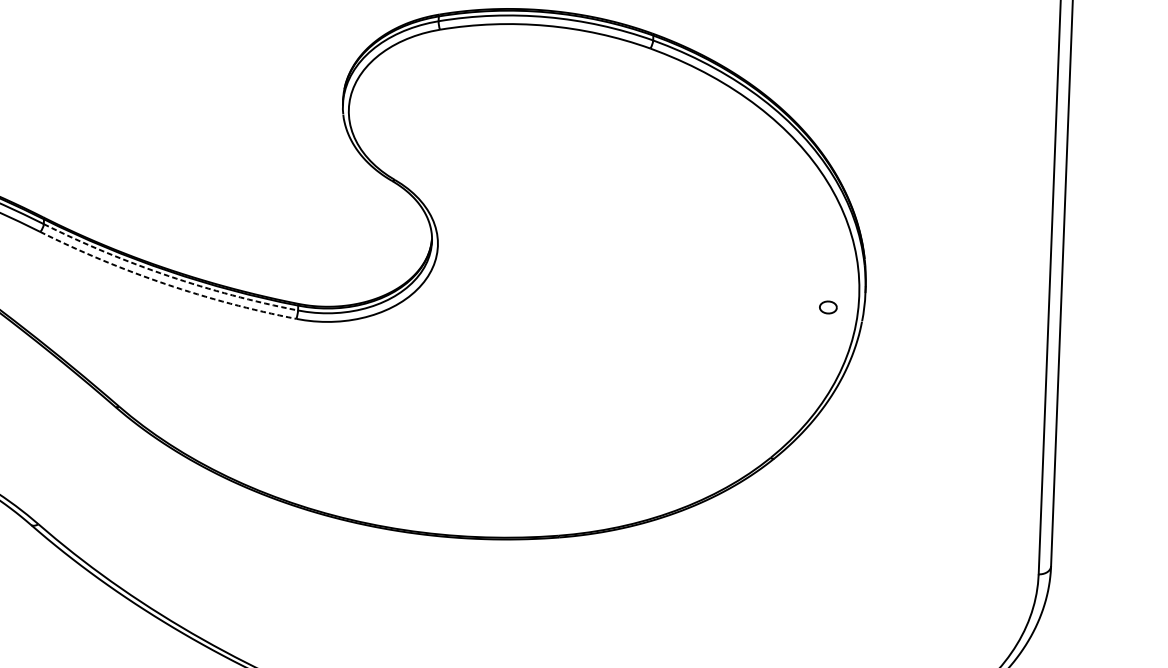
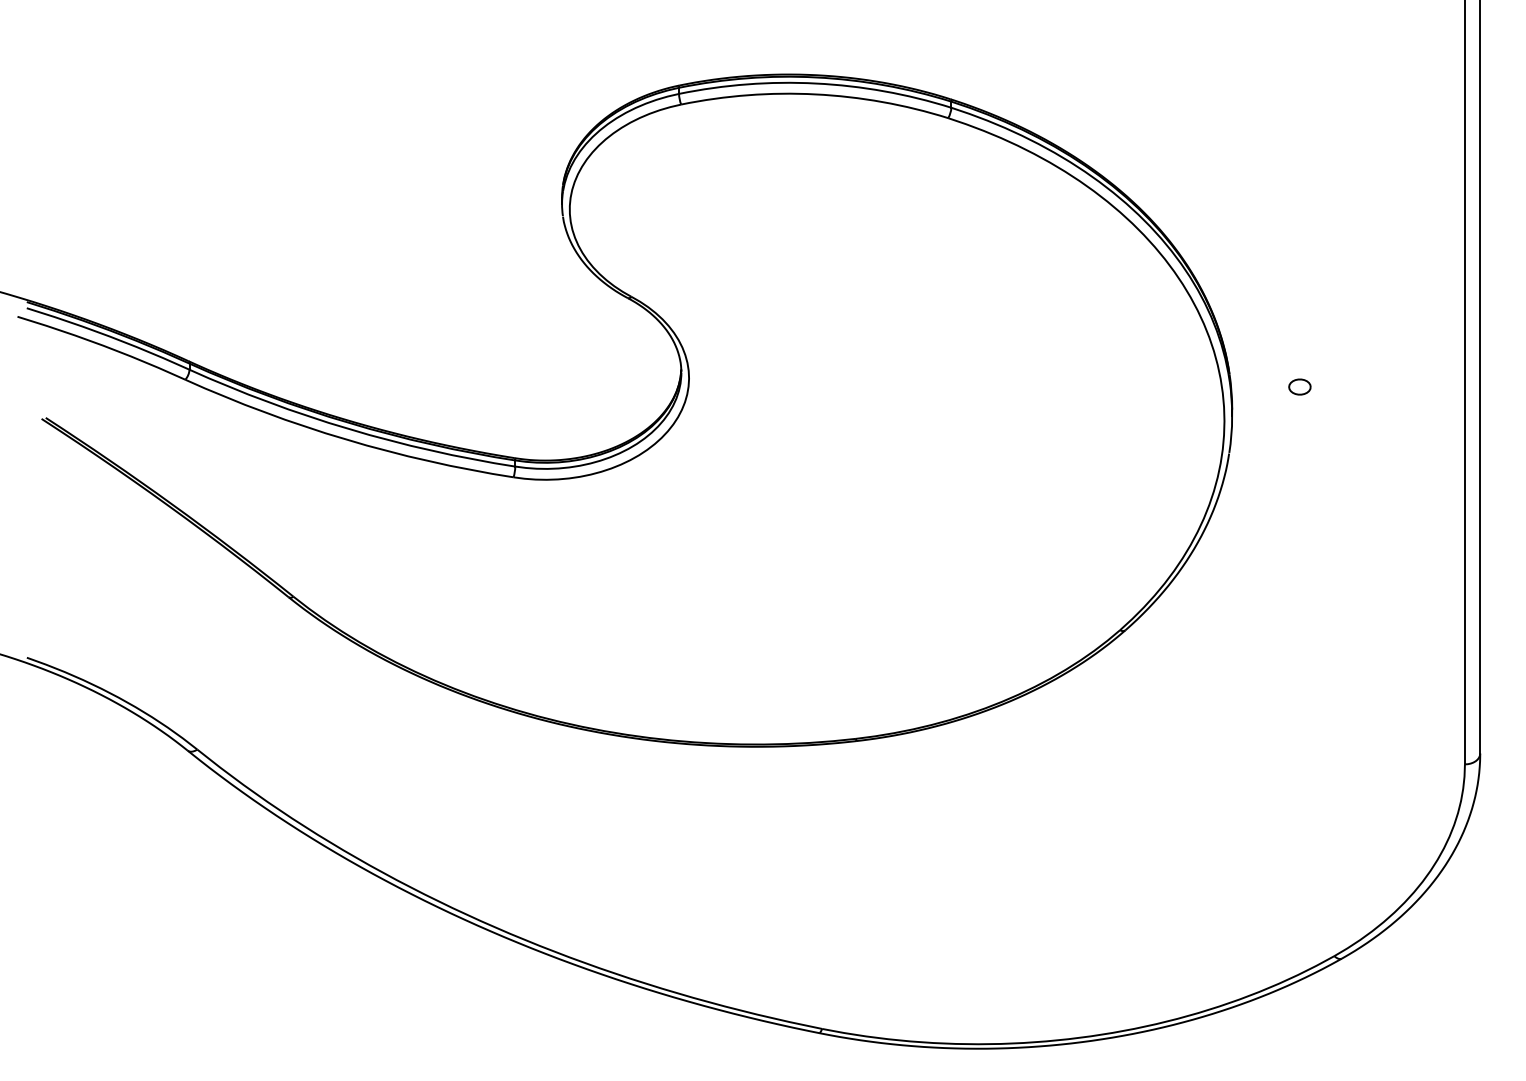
arc: (168, 276) -> (349, 429), dashed -> solid
arc: (165, 283) -> (346, 439), dashed -> solid
part: (828, 307) -> (1299, 386), moved

